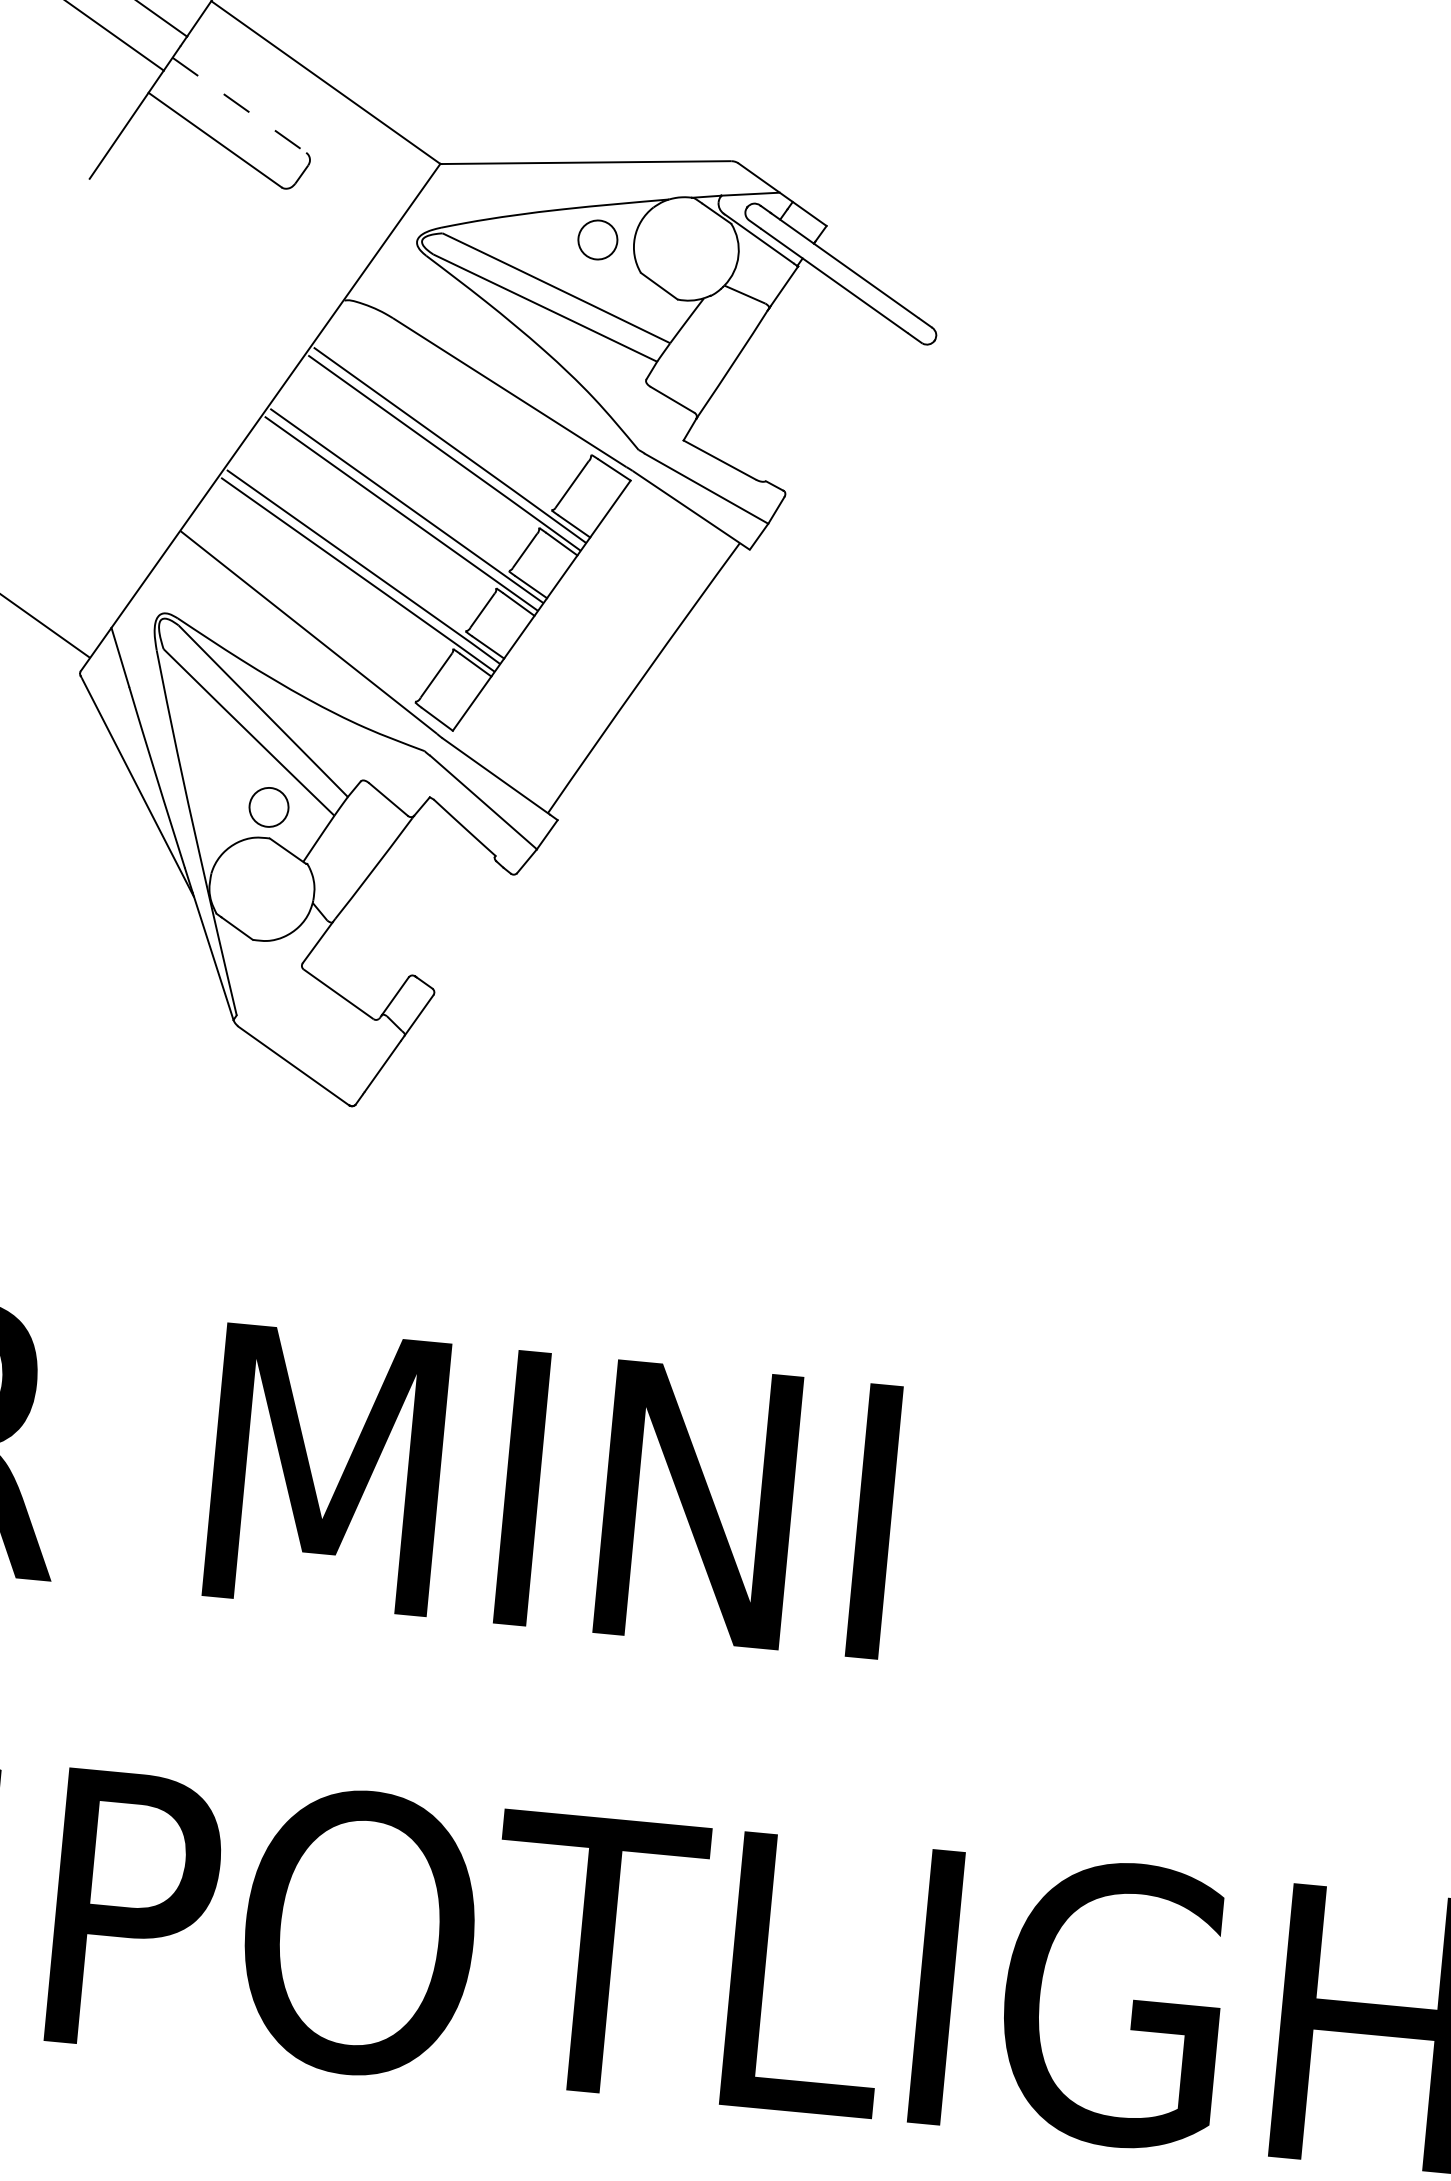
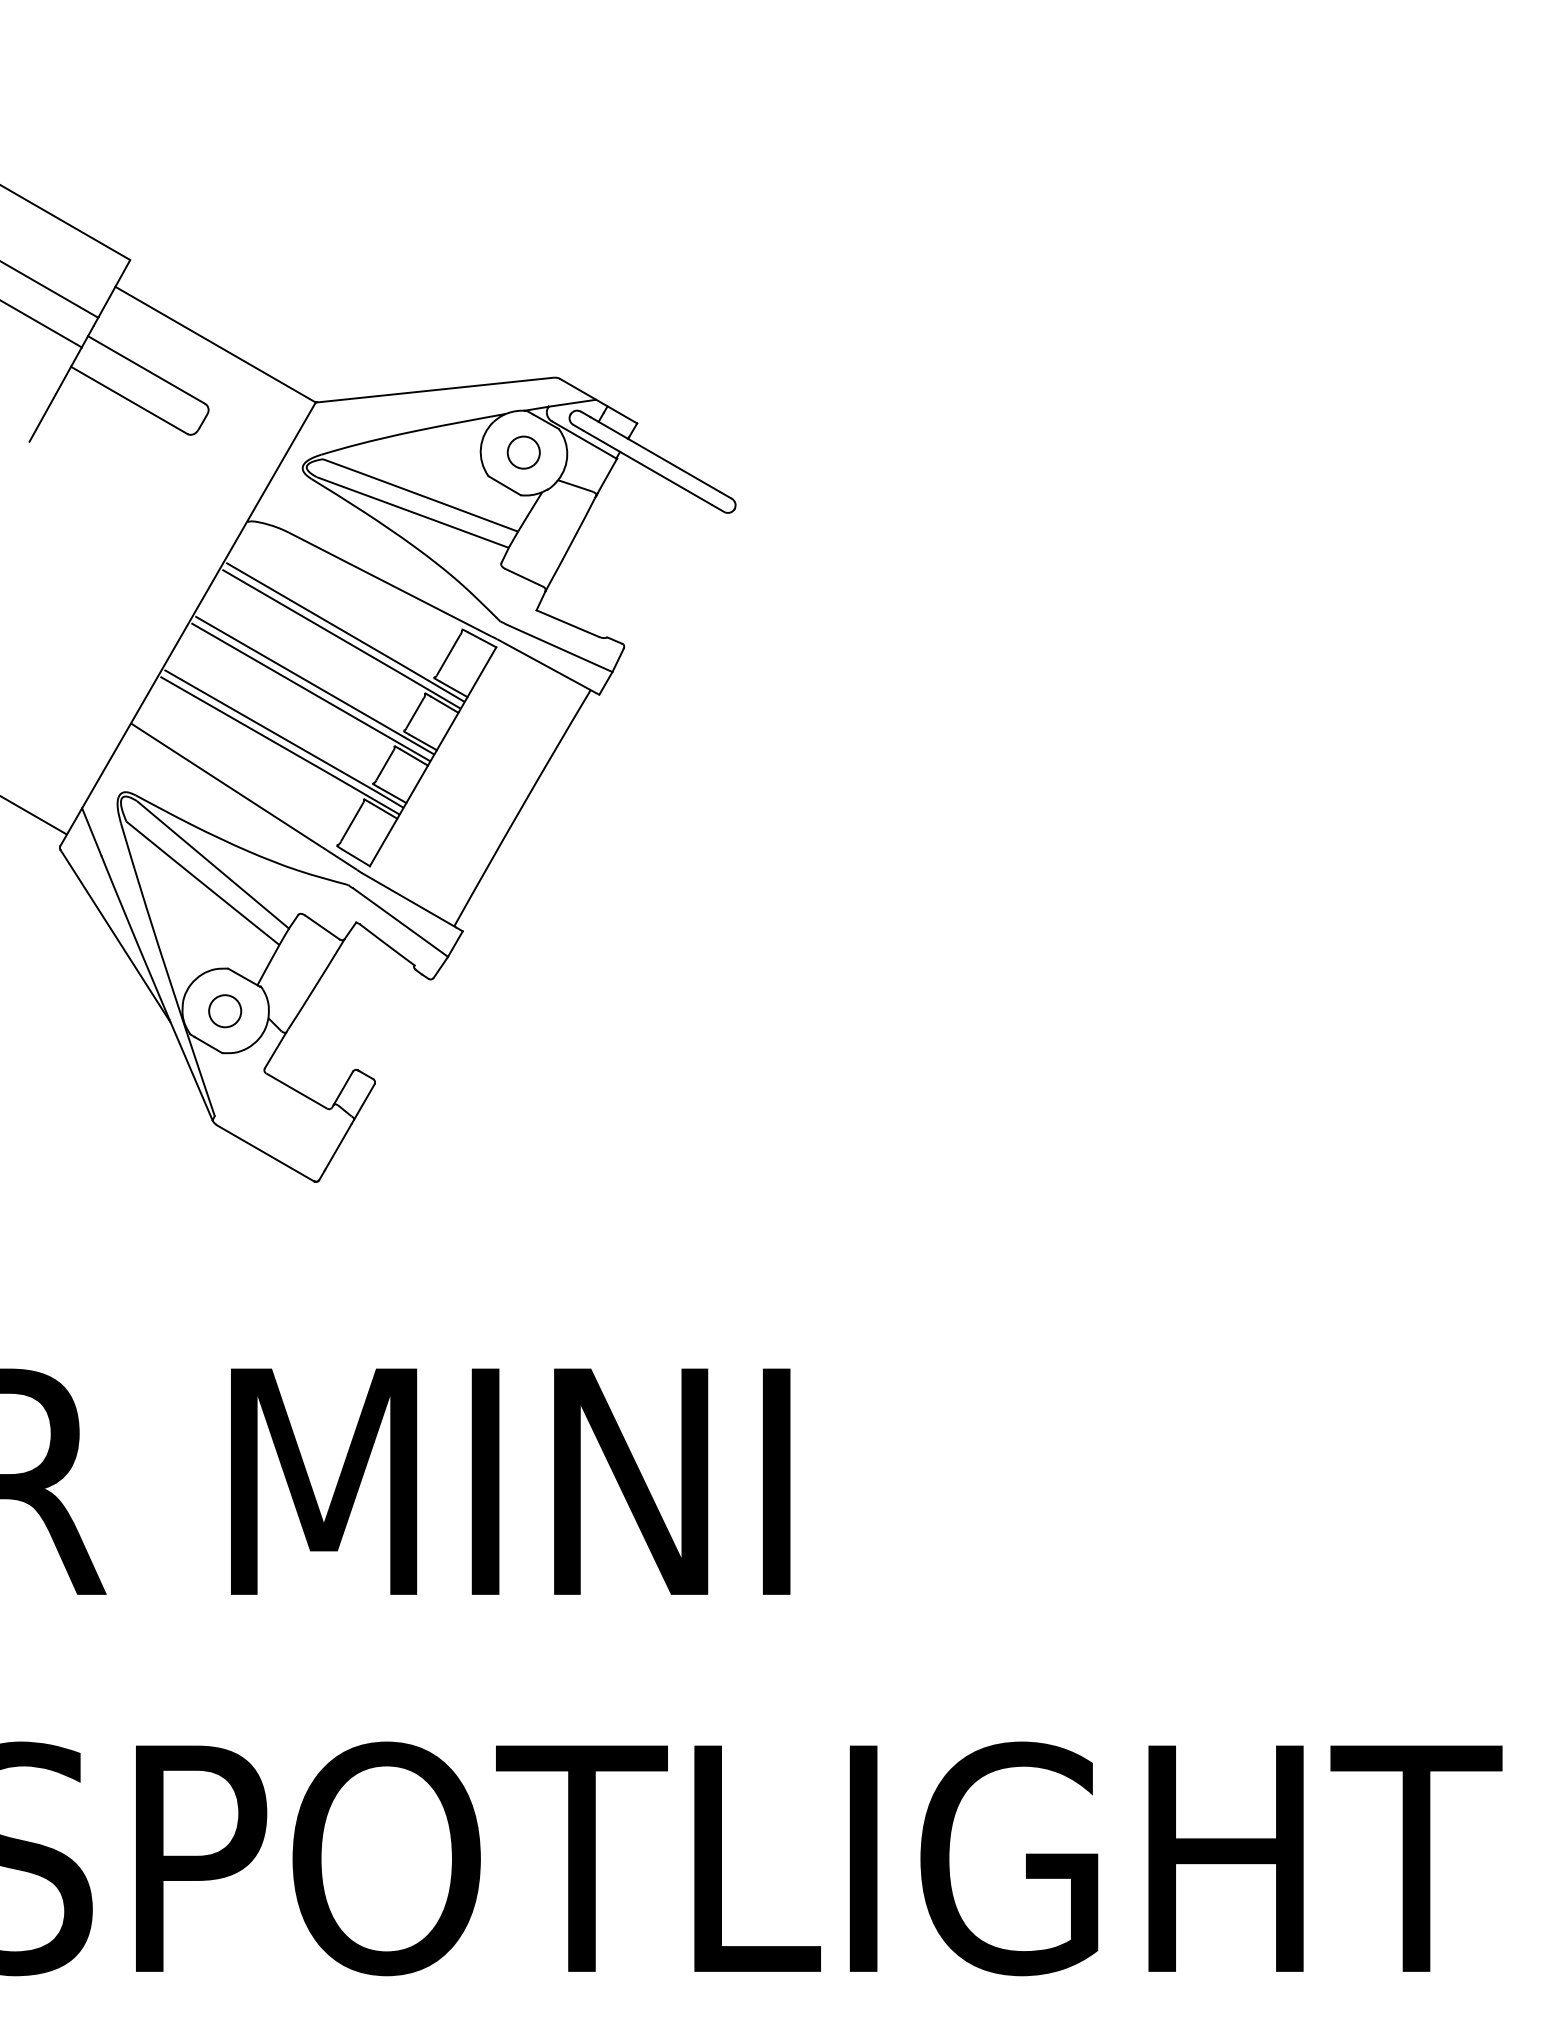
line: (239, 105) -> (146, 370), dashed -> solid
circle: (597, 239) -> (523, 452), moved
circle: (269, 807) -> (225, 1011), moved

